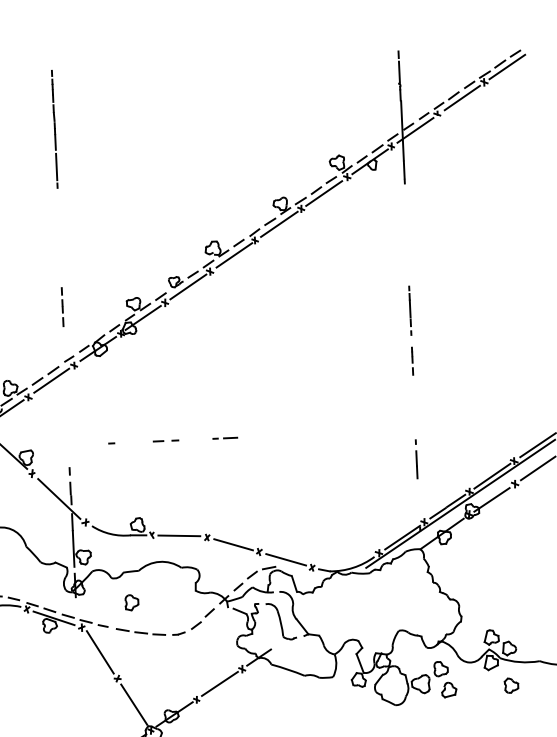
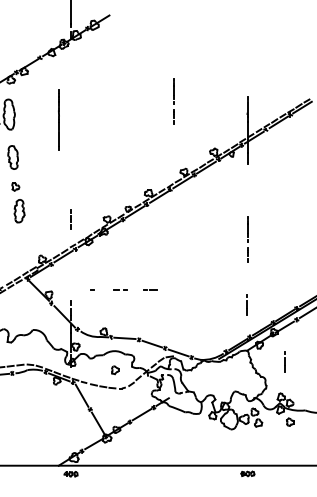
line: (253, 66) -> (173, 101), added
line: (53, 128) -> (58, 119), moved
line: (494, 567) -> (284, 361), added
part: (132, 603) -> (115, 370), moved

